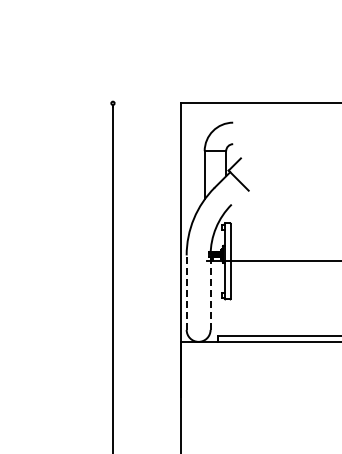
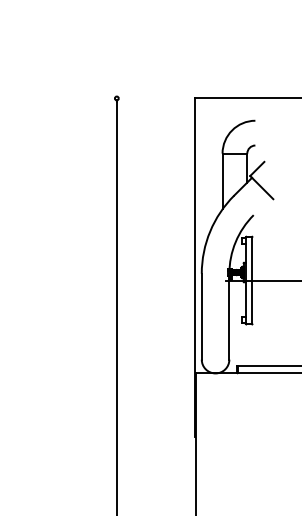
line: (186, 292) -> (201, 316), dashed -> solid
line: (210, 292) -> (229, 316), dashed -> solid

